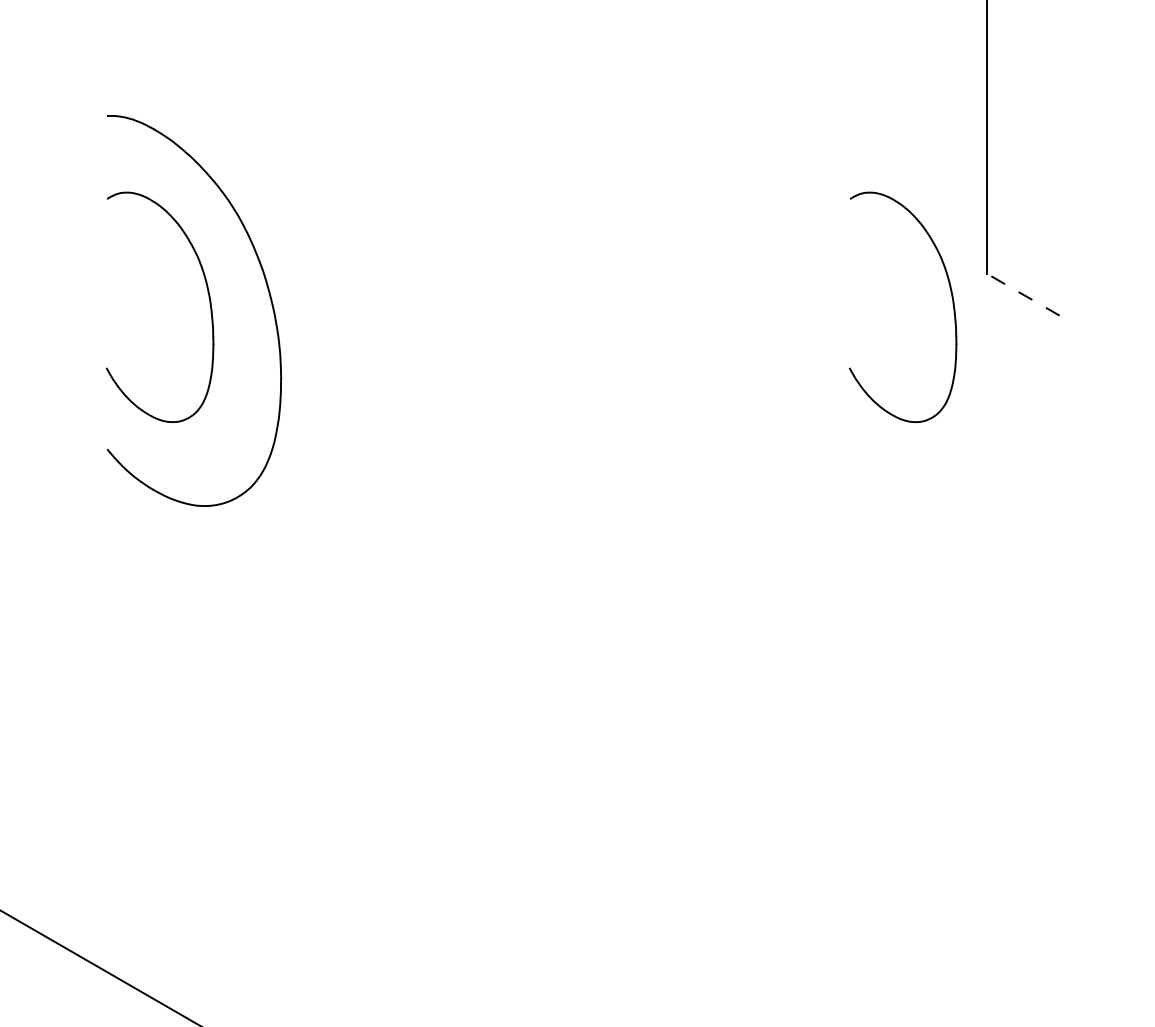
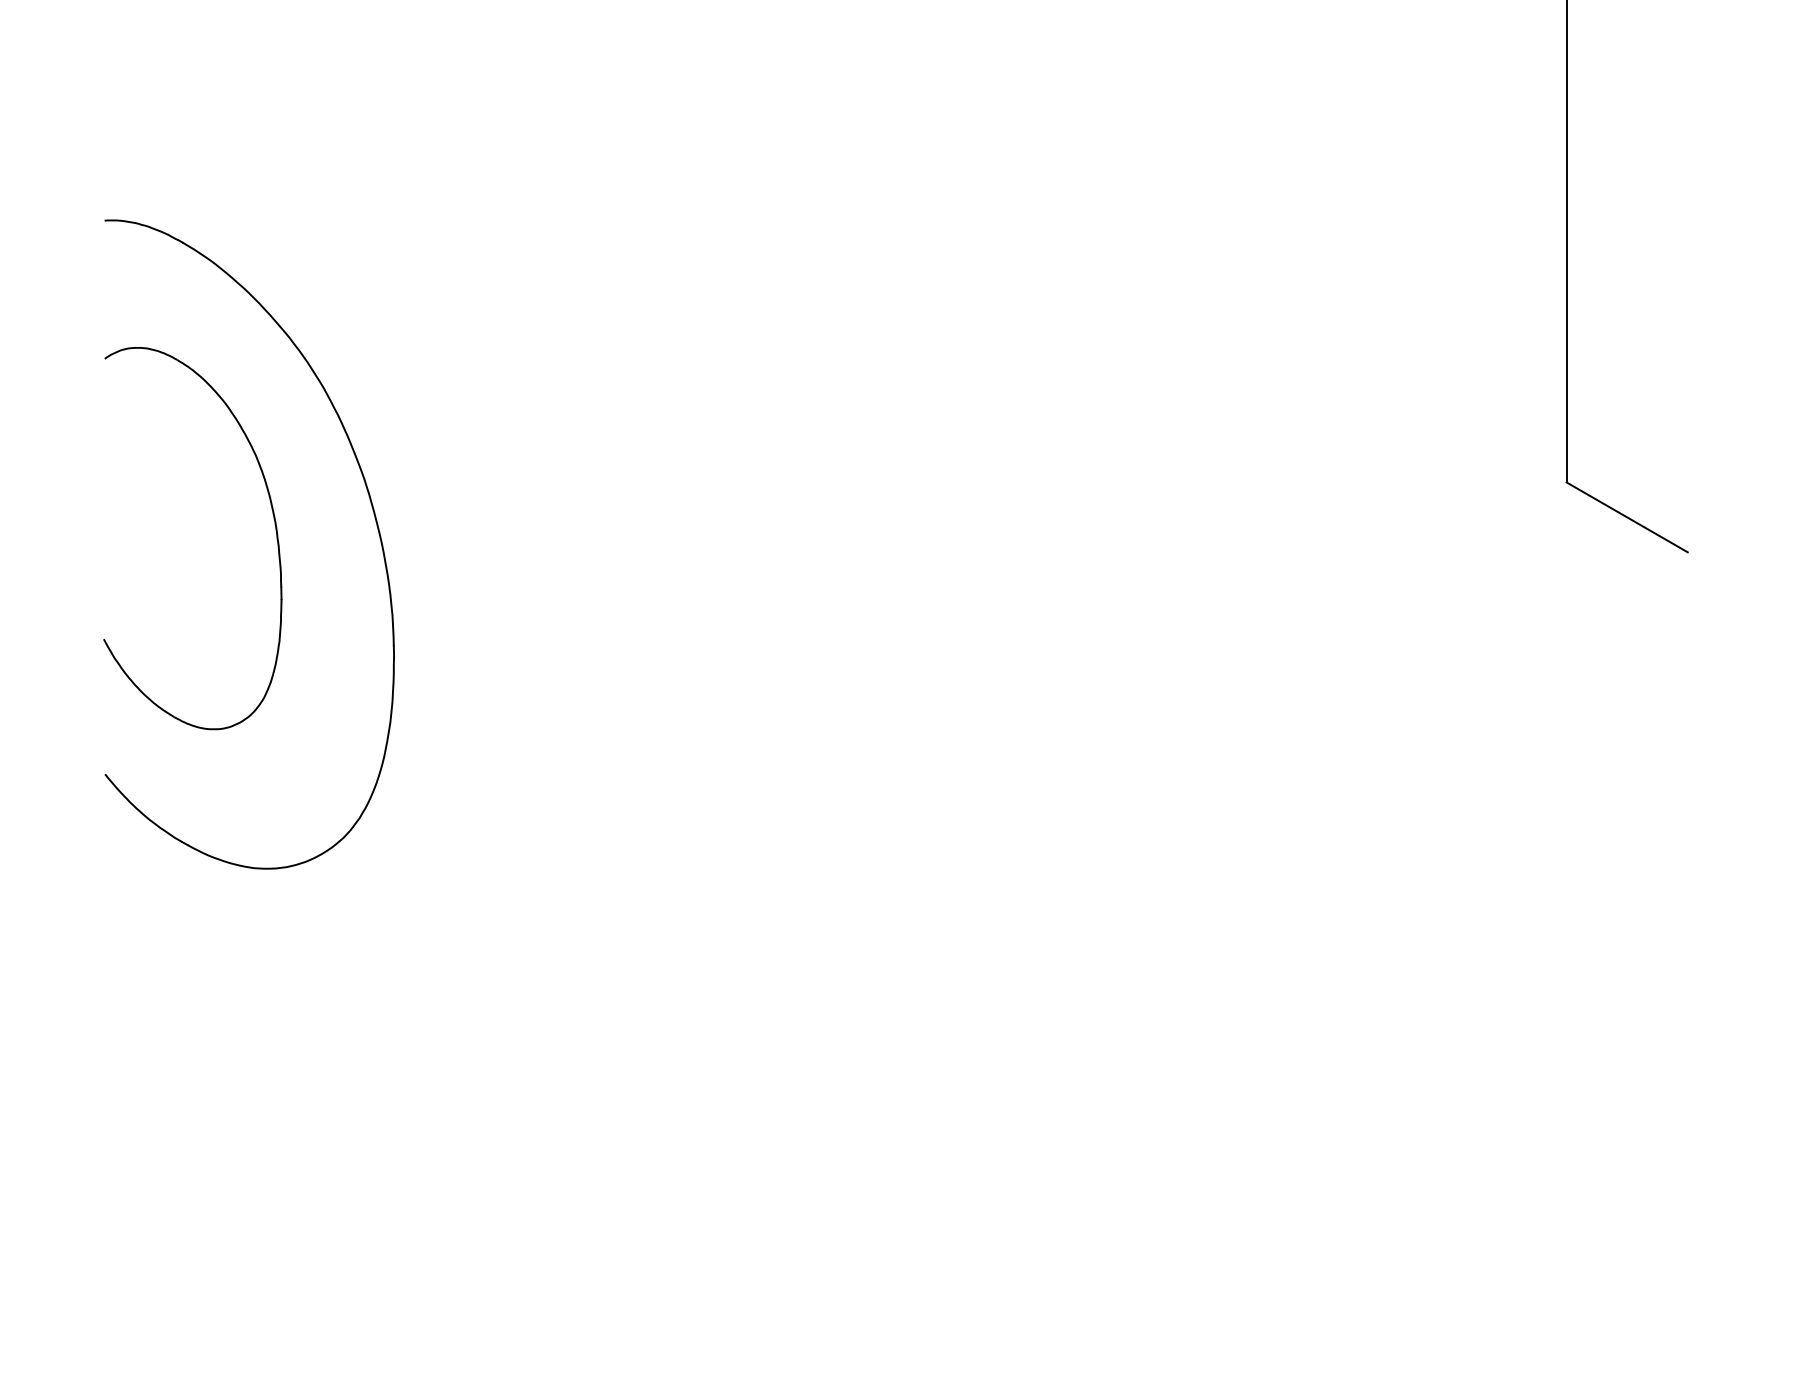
line: (1022, 294) -> (1626, 517), dashed -> solid
part: (951, 297) -> (1508, 522), removed

